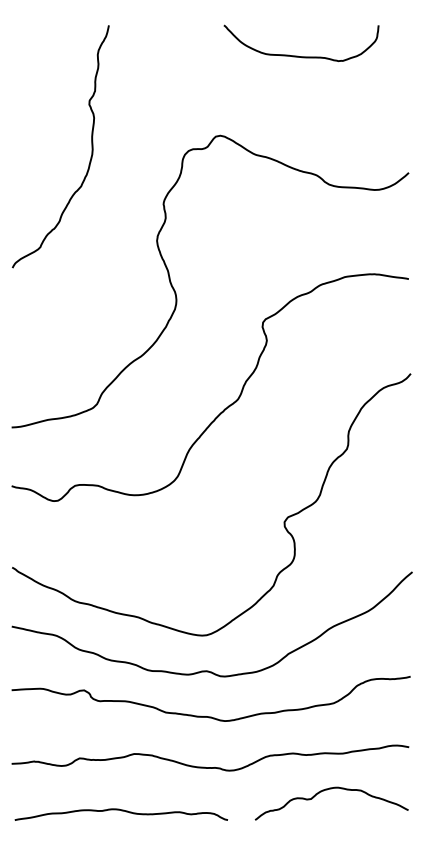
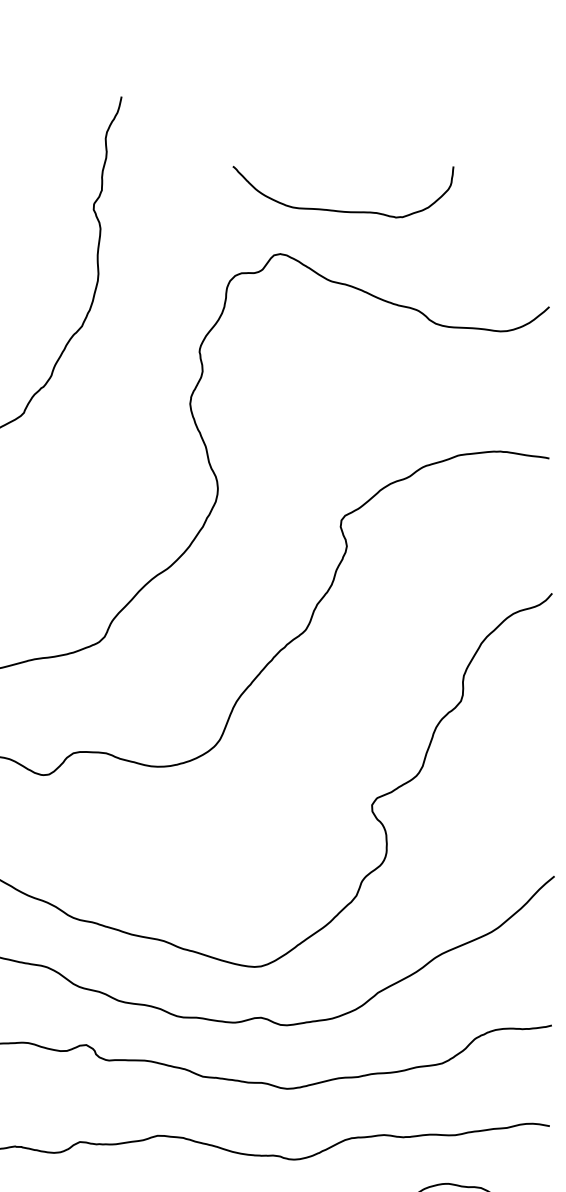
curve: (297, 55) -> (337, 209), moved

